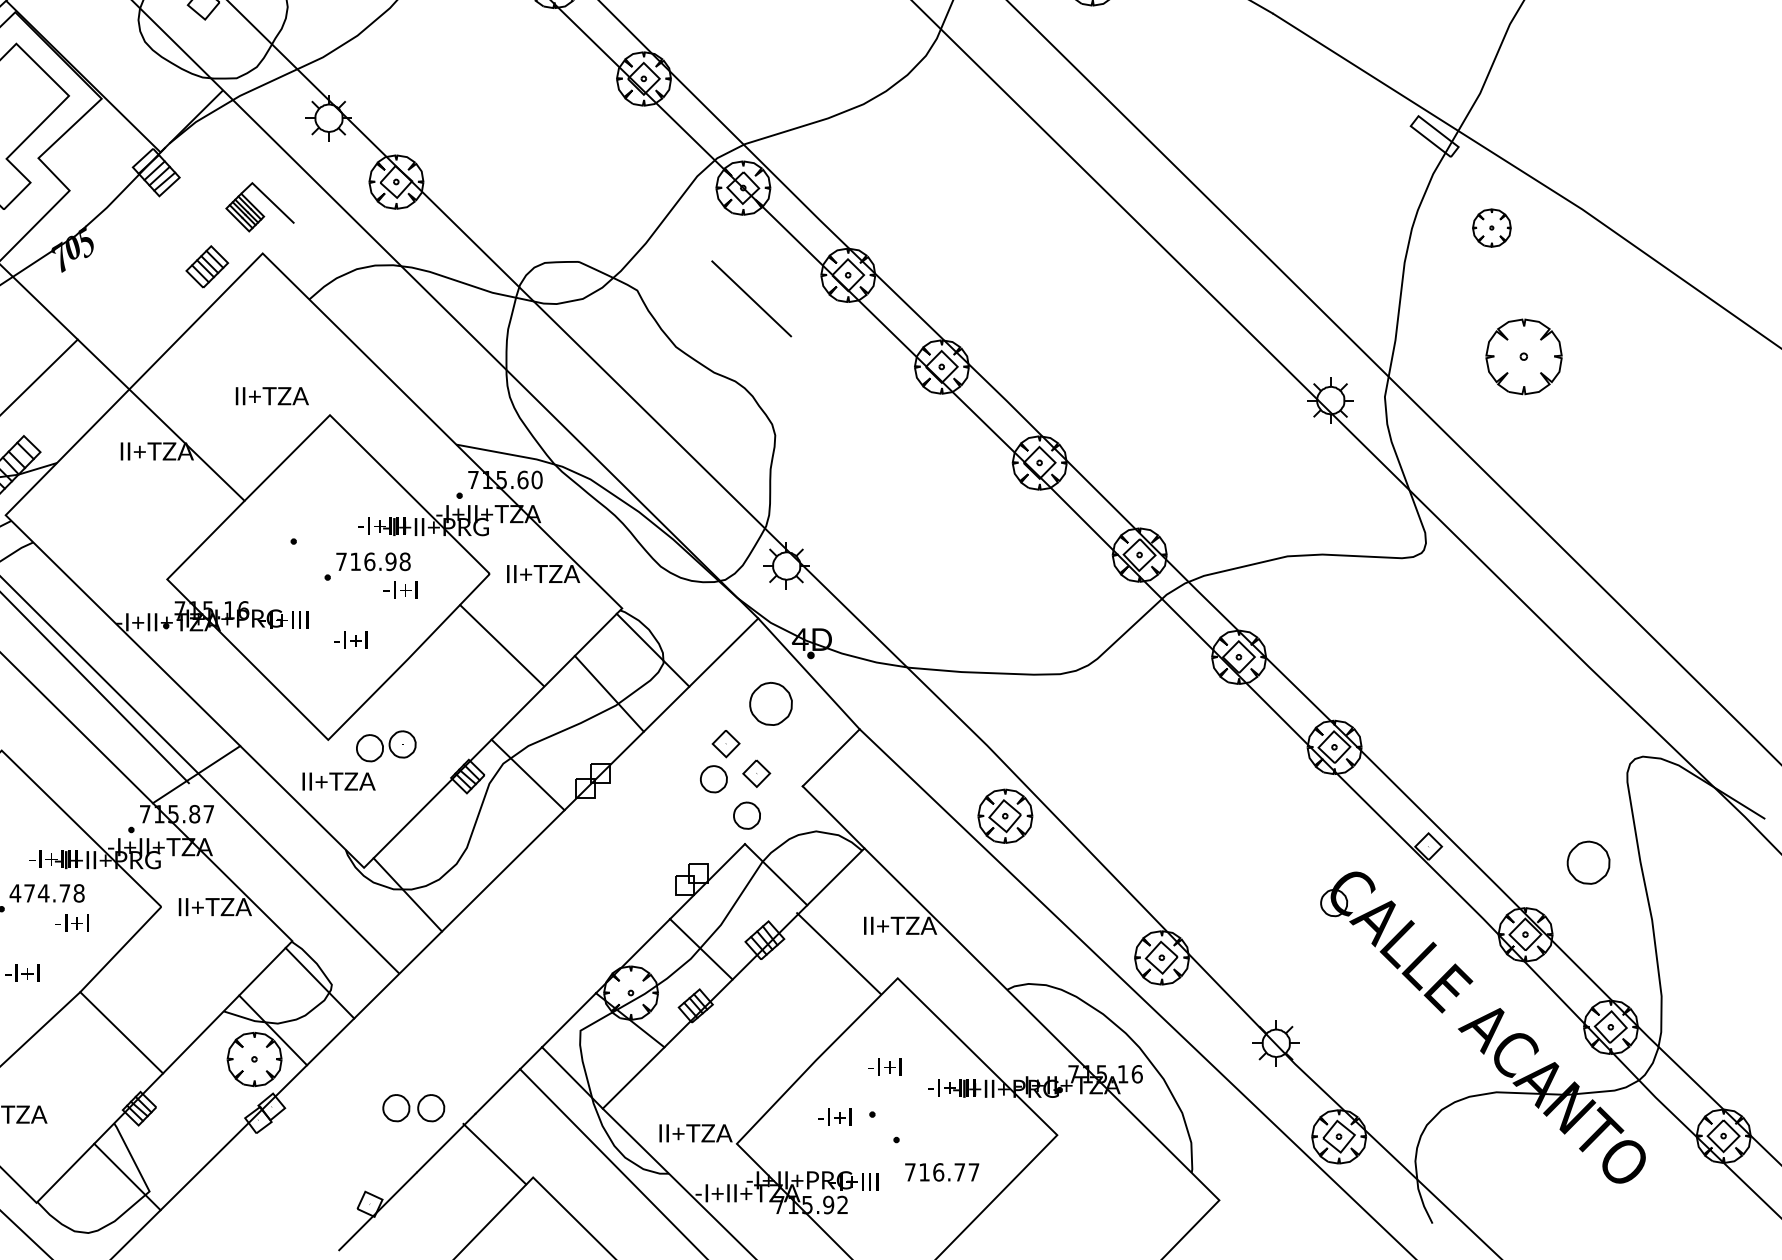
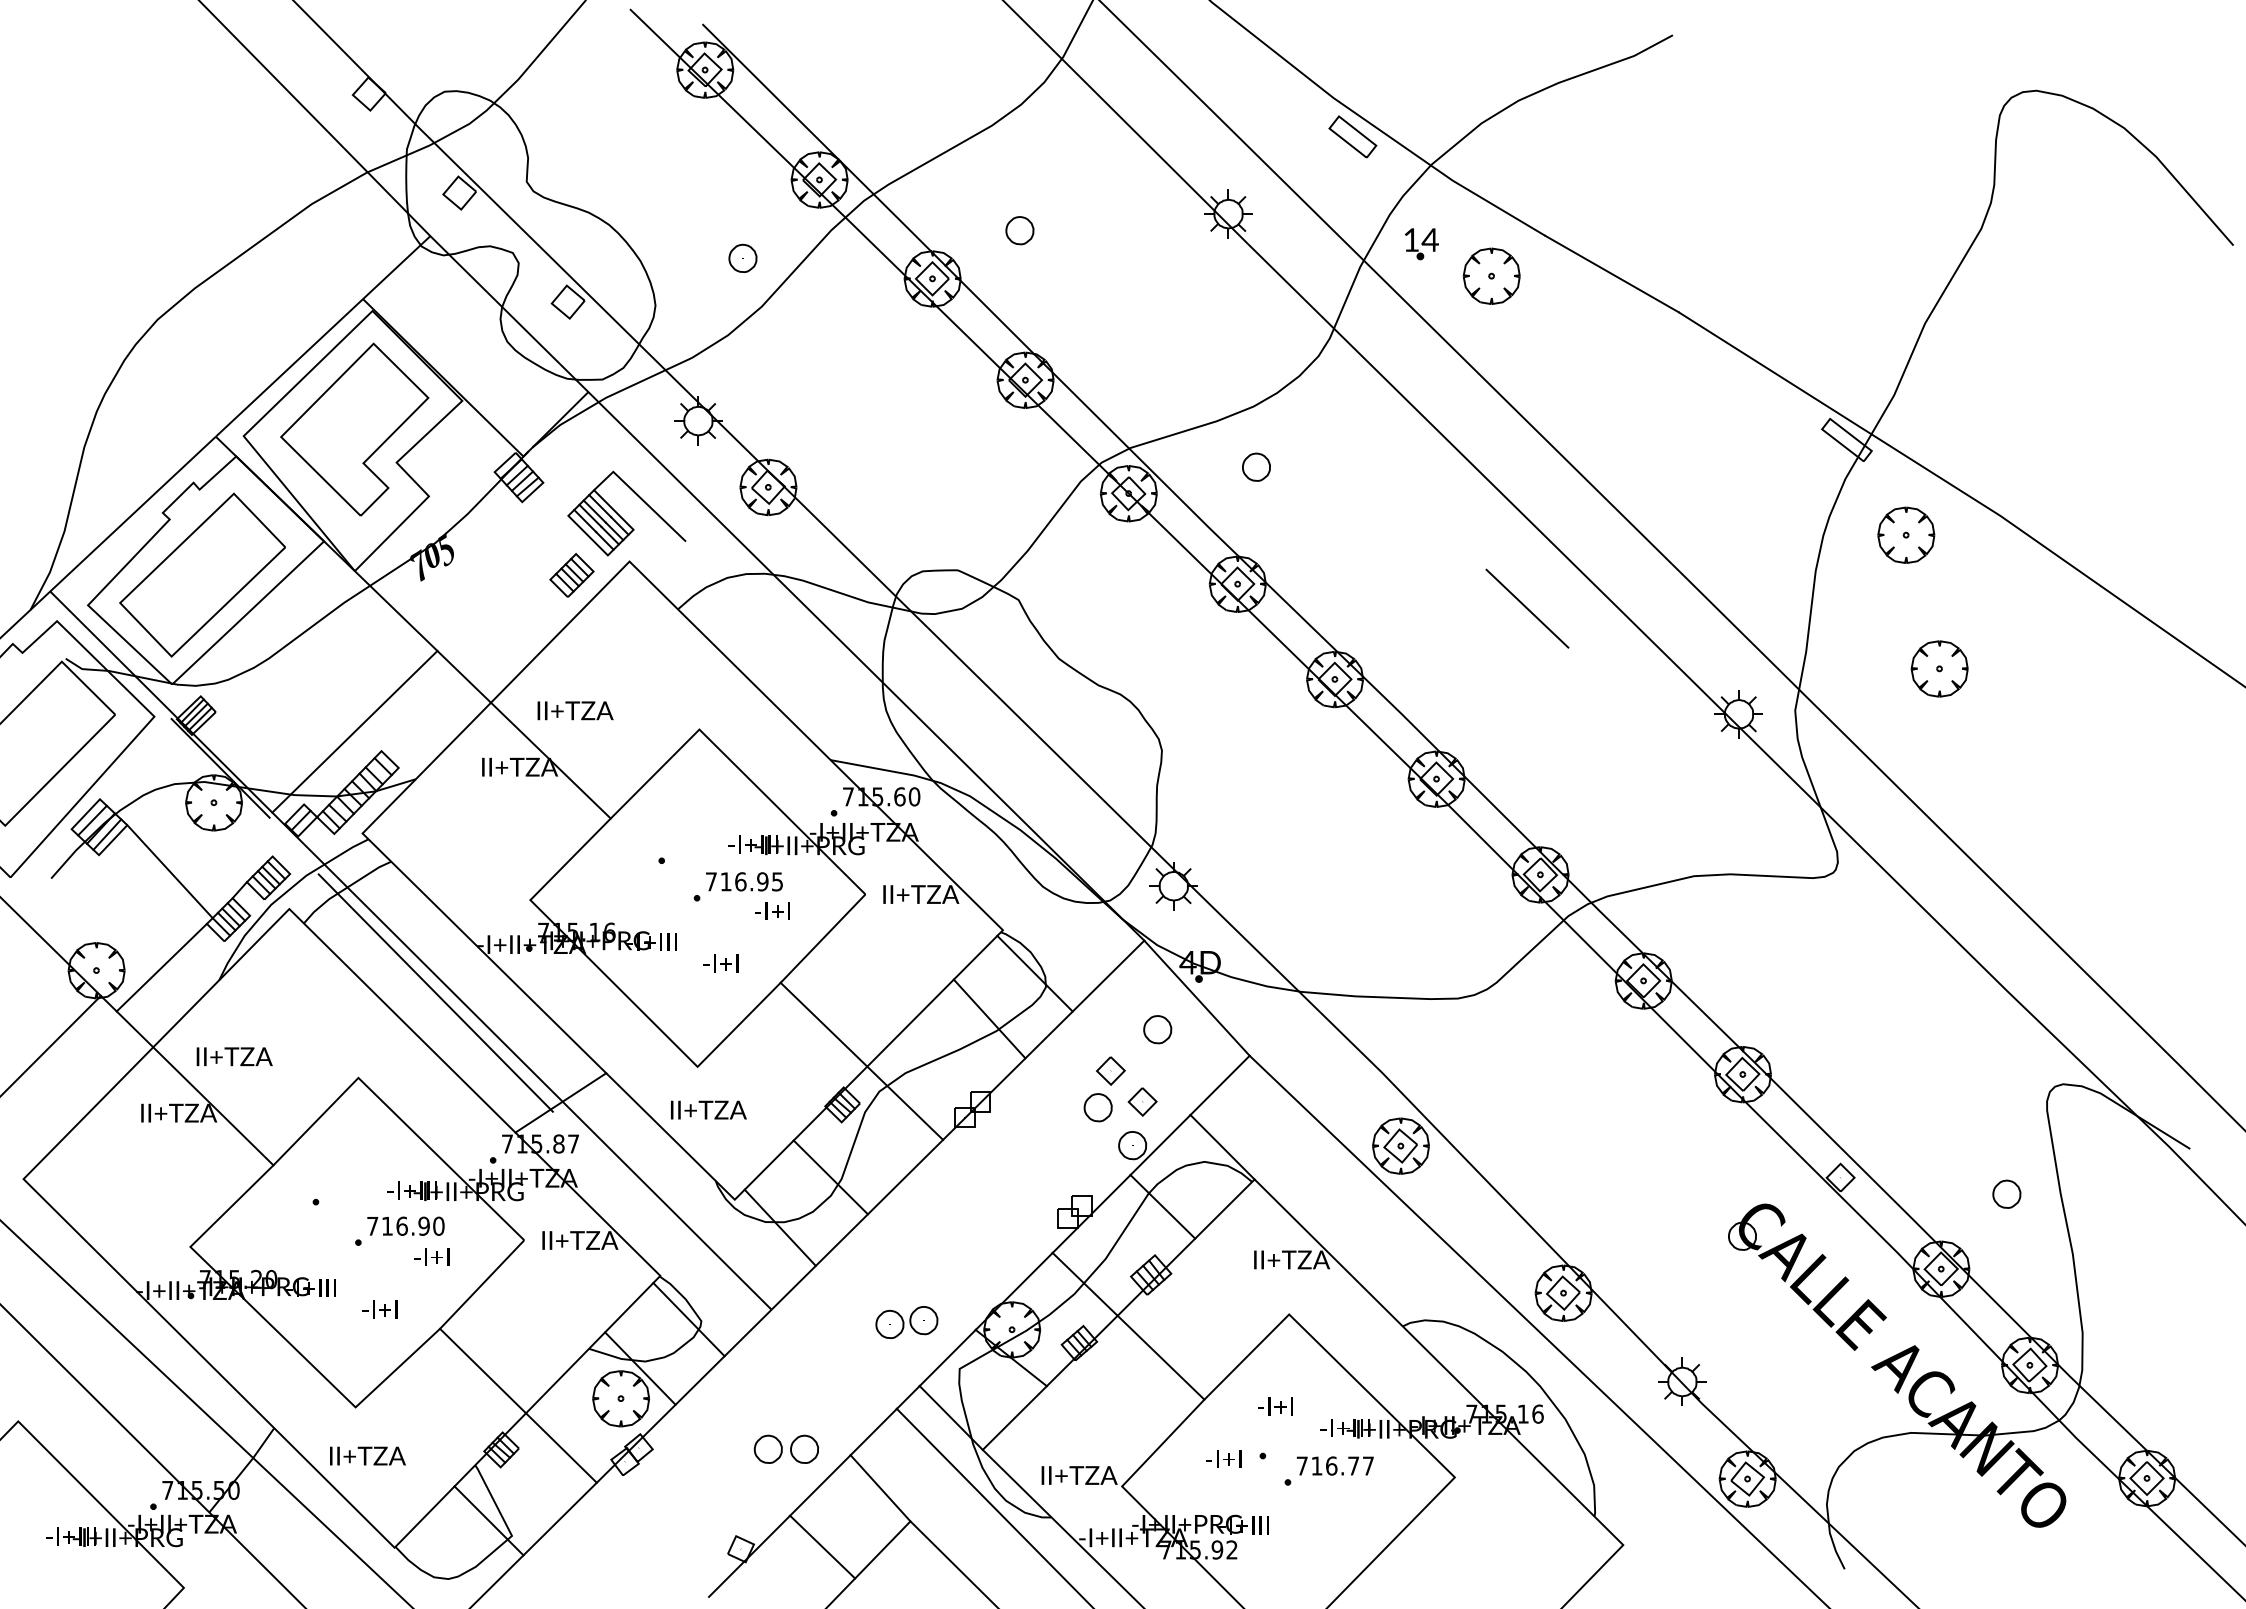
part: (866, 161) -> (1256, 466), added
part: (259, 207) -> (626, 513), size x1.67
part: (1492, 227) -> (1906, 534), size x1.43
line: (751, 298) -> (1527, 608), moved
part: (1523, 356) -> (1939, 668), size x0.71
text: (272, 395) -> (575, 710), moved
text: (405, 561) -> (777, 881), 716.98 -> 716.95
line: (501, 645) -> (823, 1024), moved
part: (770, 703) -> (1157, 1029), size x0.62
part: (385, 746) -> (906, 1322), moved
line: (773, 815) -> (1160, 1145), added
line: (456, 846) -> (830, 1177), added
part: (1588, 861) -> (2006, 1193), size x0.62
text: (47, 892) -> (405, 1225), 474.78 -> 716.90
line: (838, 953) -> (1160, 1357), moved
line: (197, 1106) -> (561, 1447), added
line: (504, 1145) -> (880, 1488), added
line: (494, 1153) -> (822, 1546), moved
text: (942, 1171) -> (1335, 1465), moved

